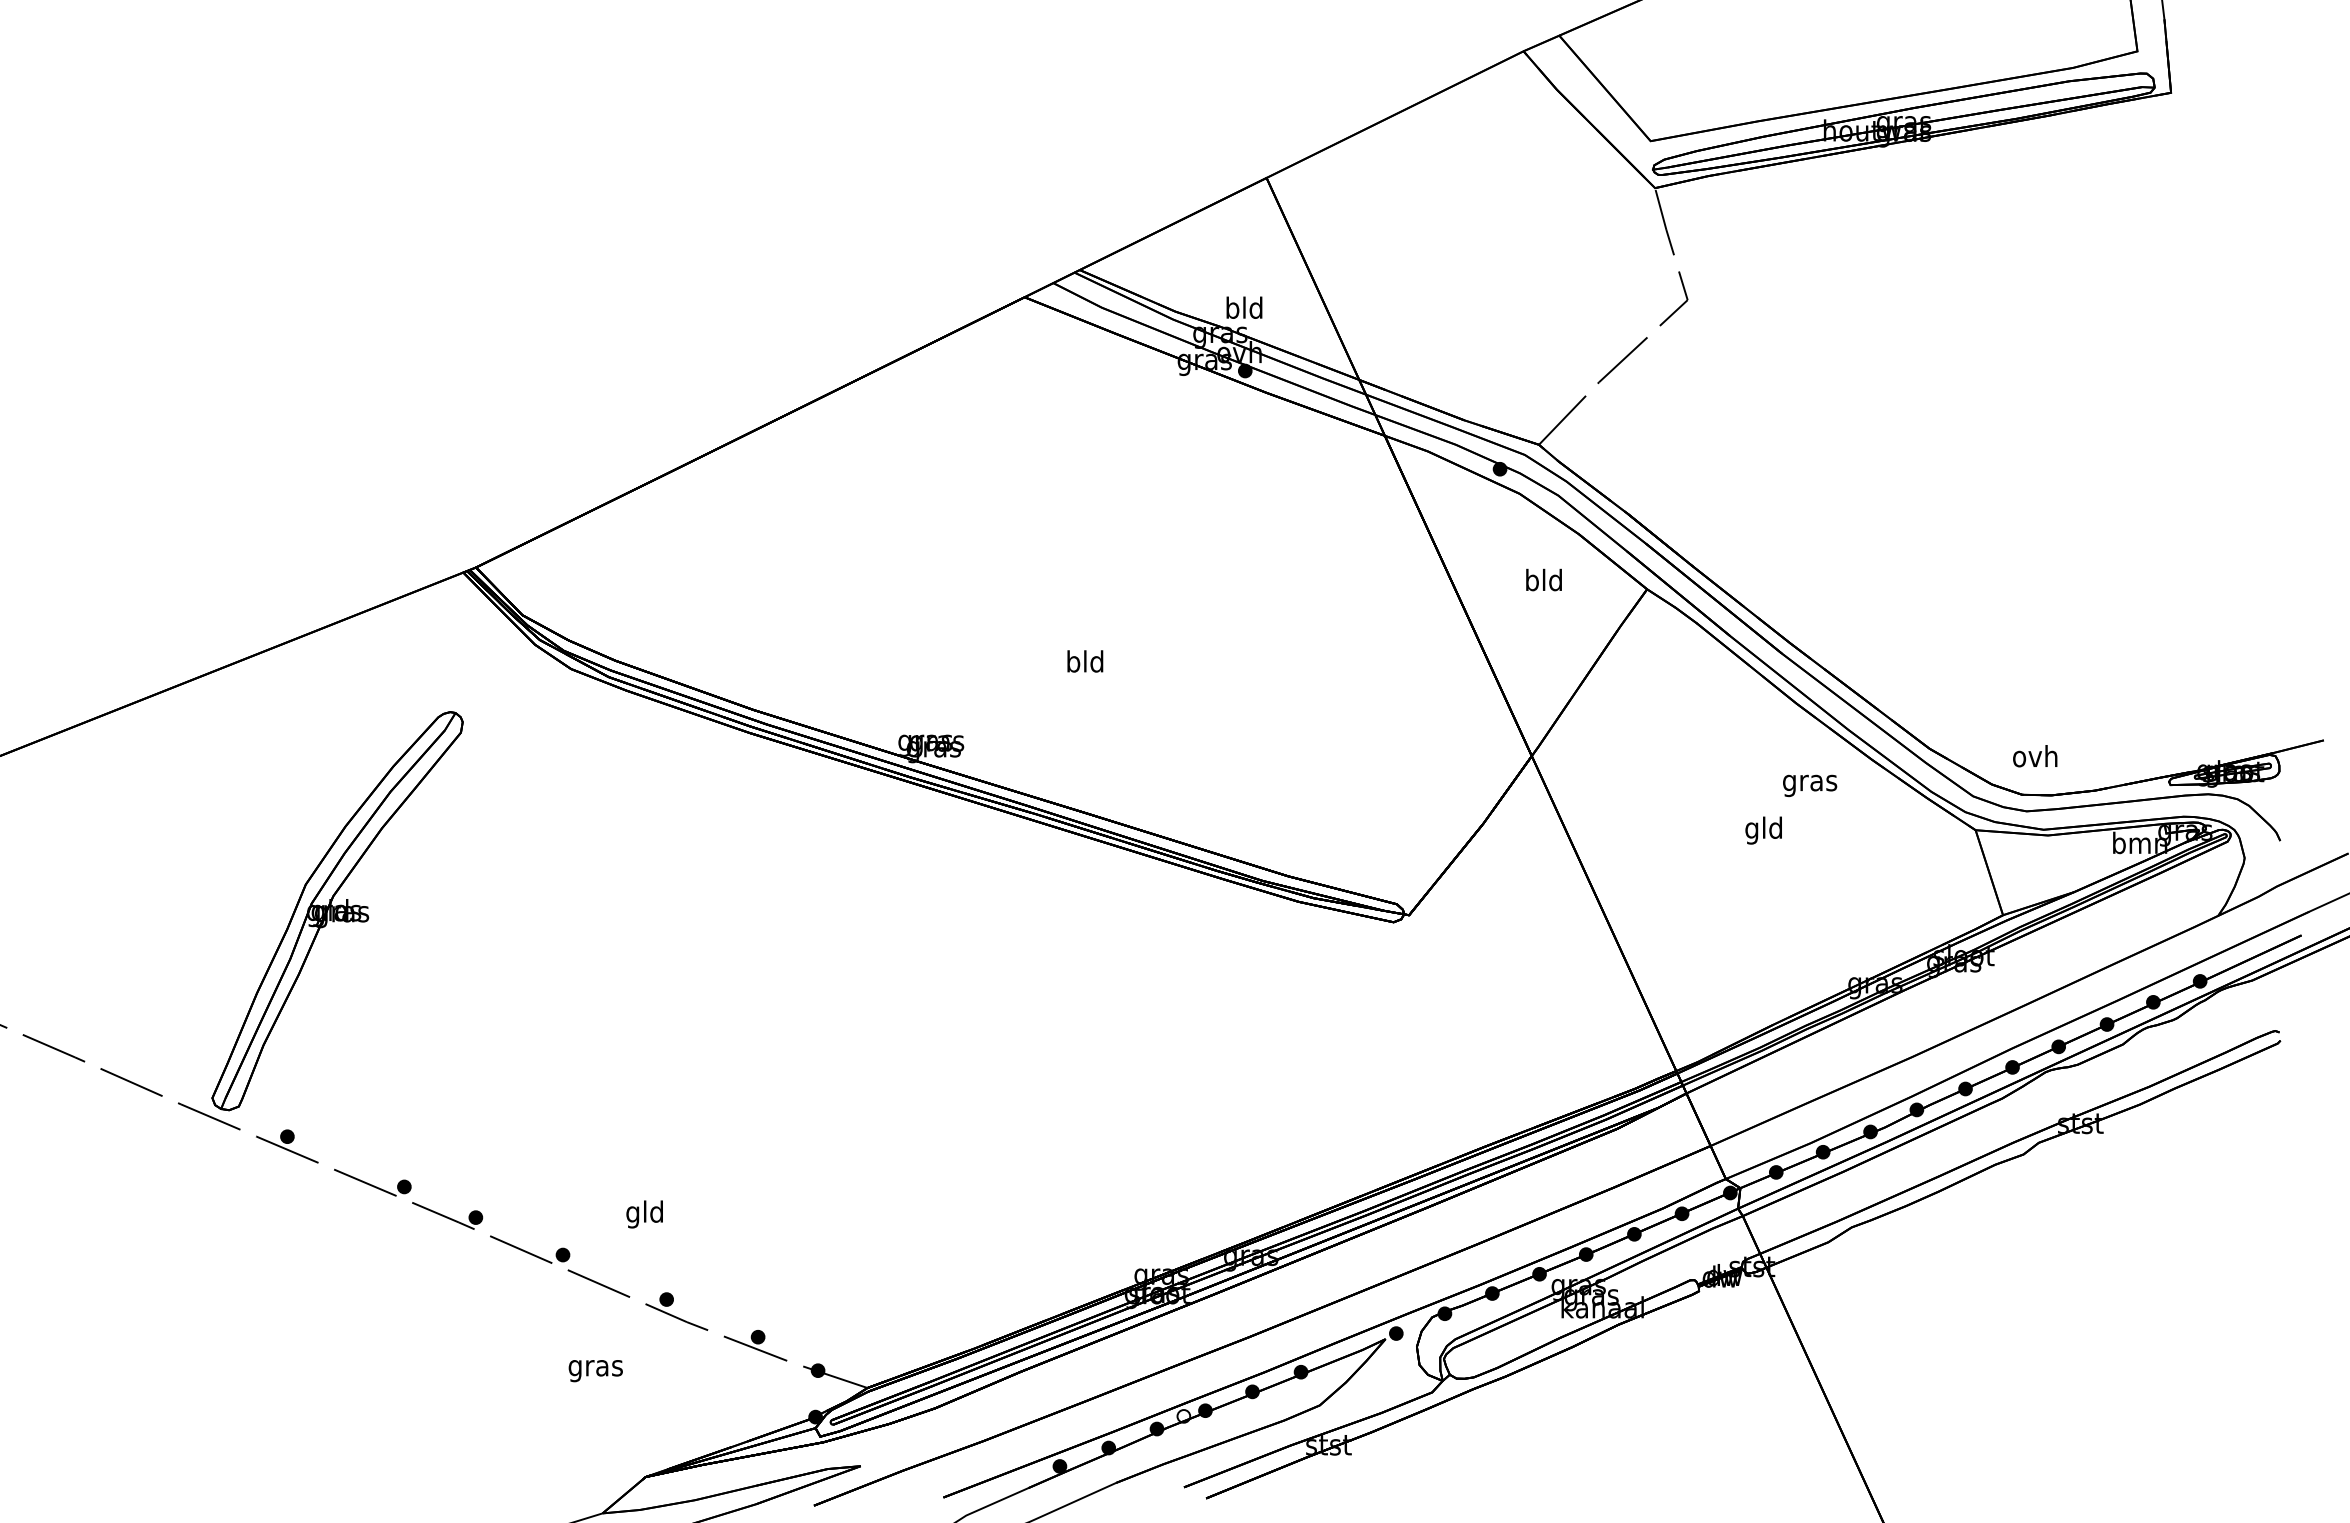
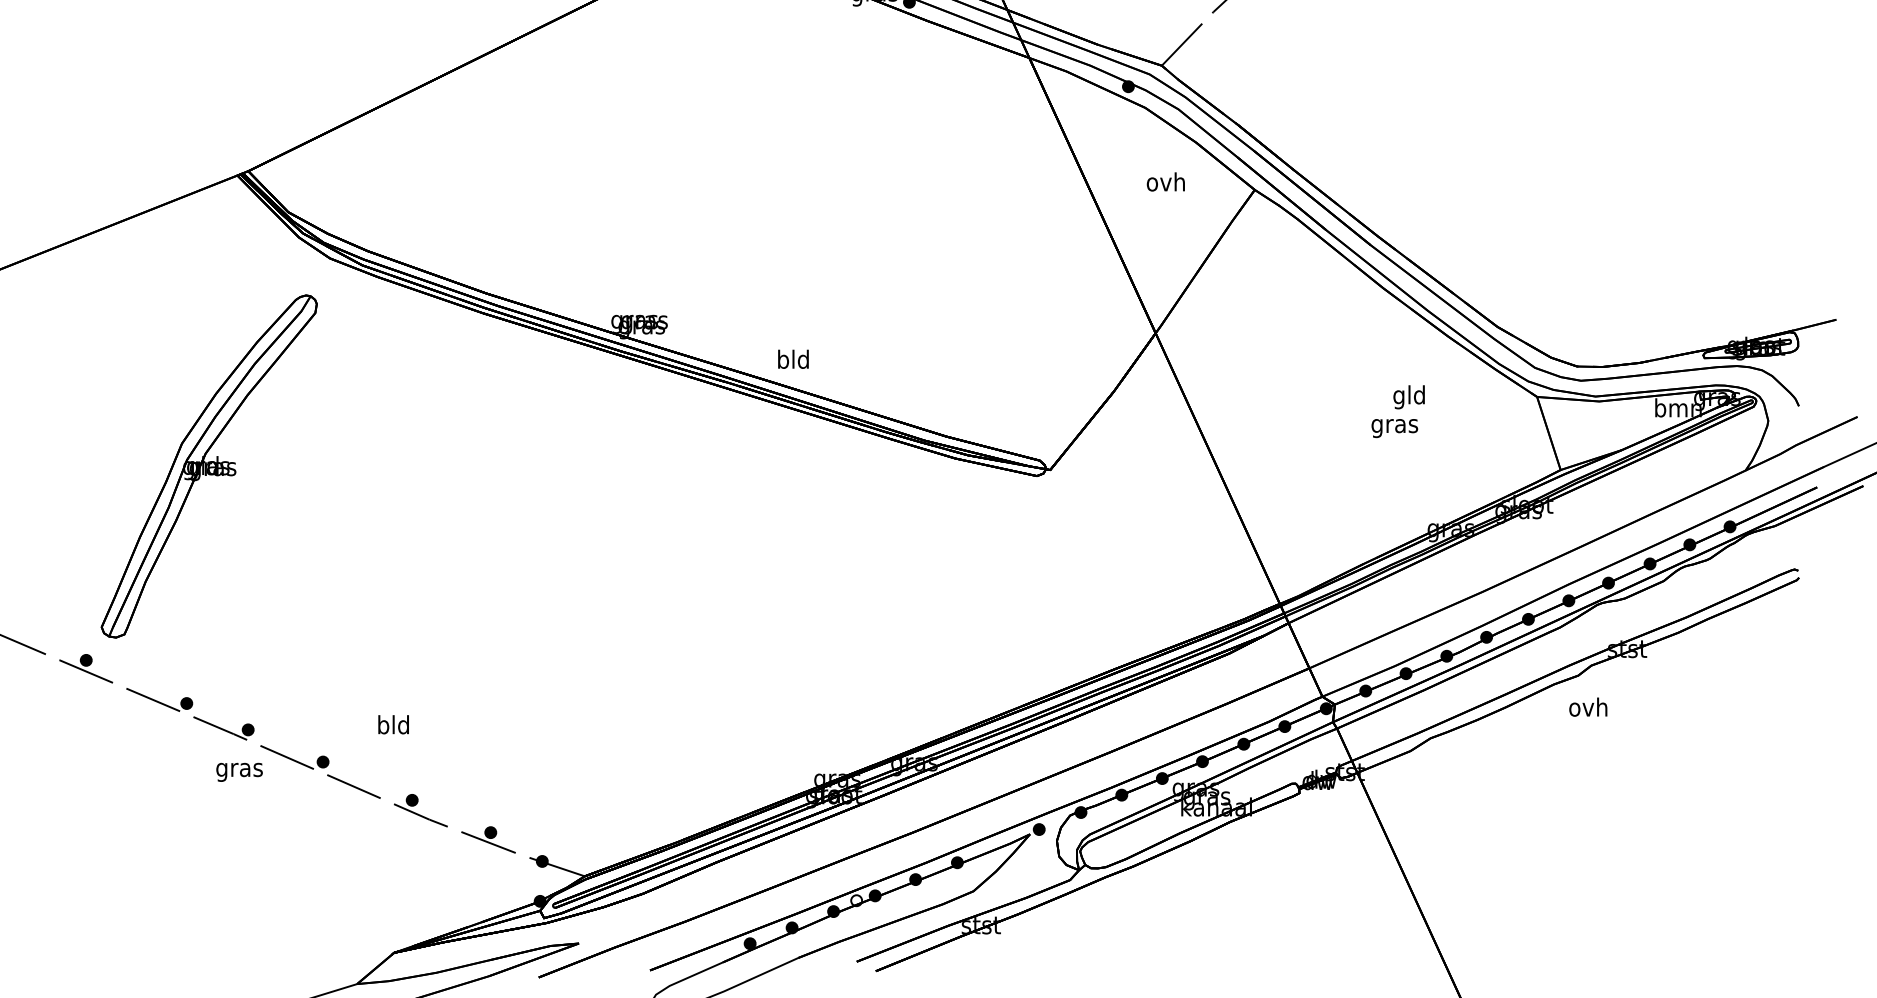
text: (1543, 579) -> (1165, 181), bld -> ovh
text: (1085, 661) -> (793, 359), moved
text: (2035, 756) -> (1588, 707), moved
text: (1810, 785) -> (1395, 428), moved
text: (1763, 830) -> (1408, 397), moved
part: (337, 911) -> (209, 466), moved
text: (632, 1214) -> (382, 727), gld -> bld
text: (595, 1371) -> (239, 772), moved

